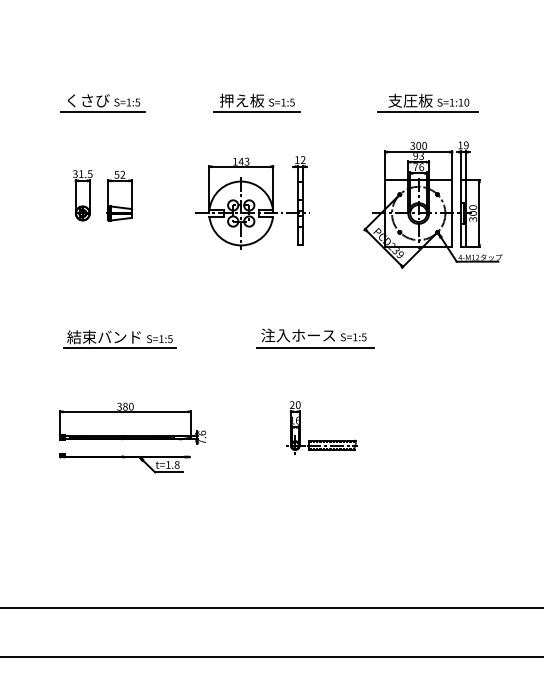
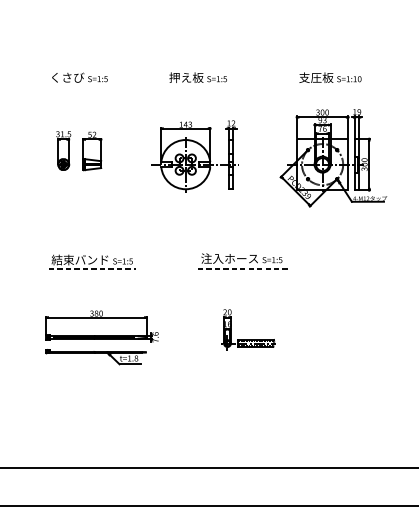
line: (102, 111) -> (78, 86), removed
line: (257, 111) -> (198, 86), removed
line: (427, 111) -> (329, 86), removed
line: (120, 348) -> (92, 268), solid -> dashed
line: (315, 348) -> (243, 268), solid -> dashed

